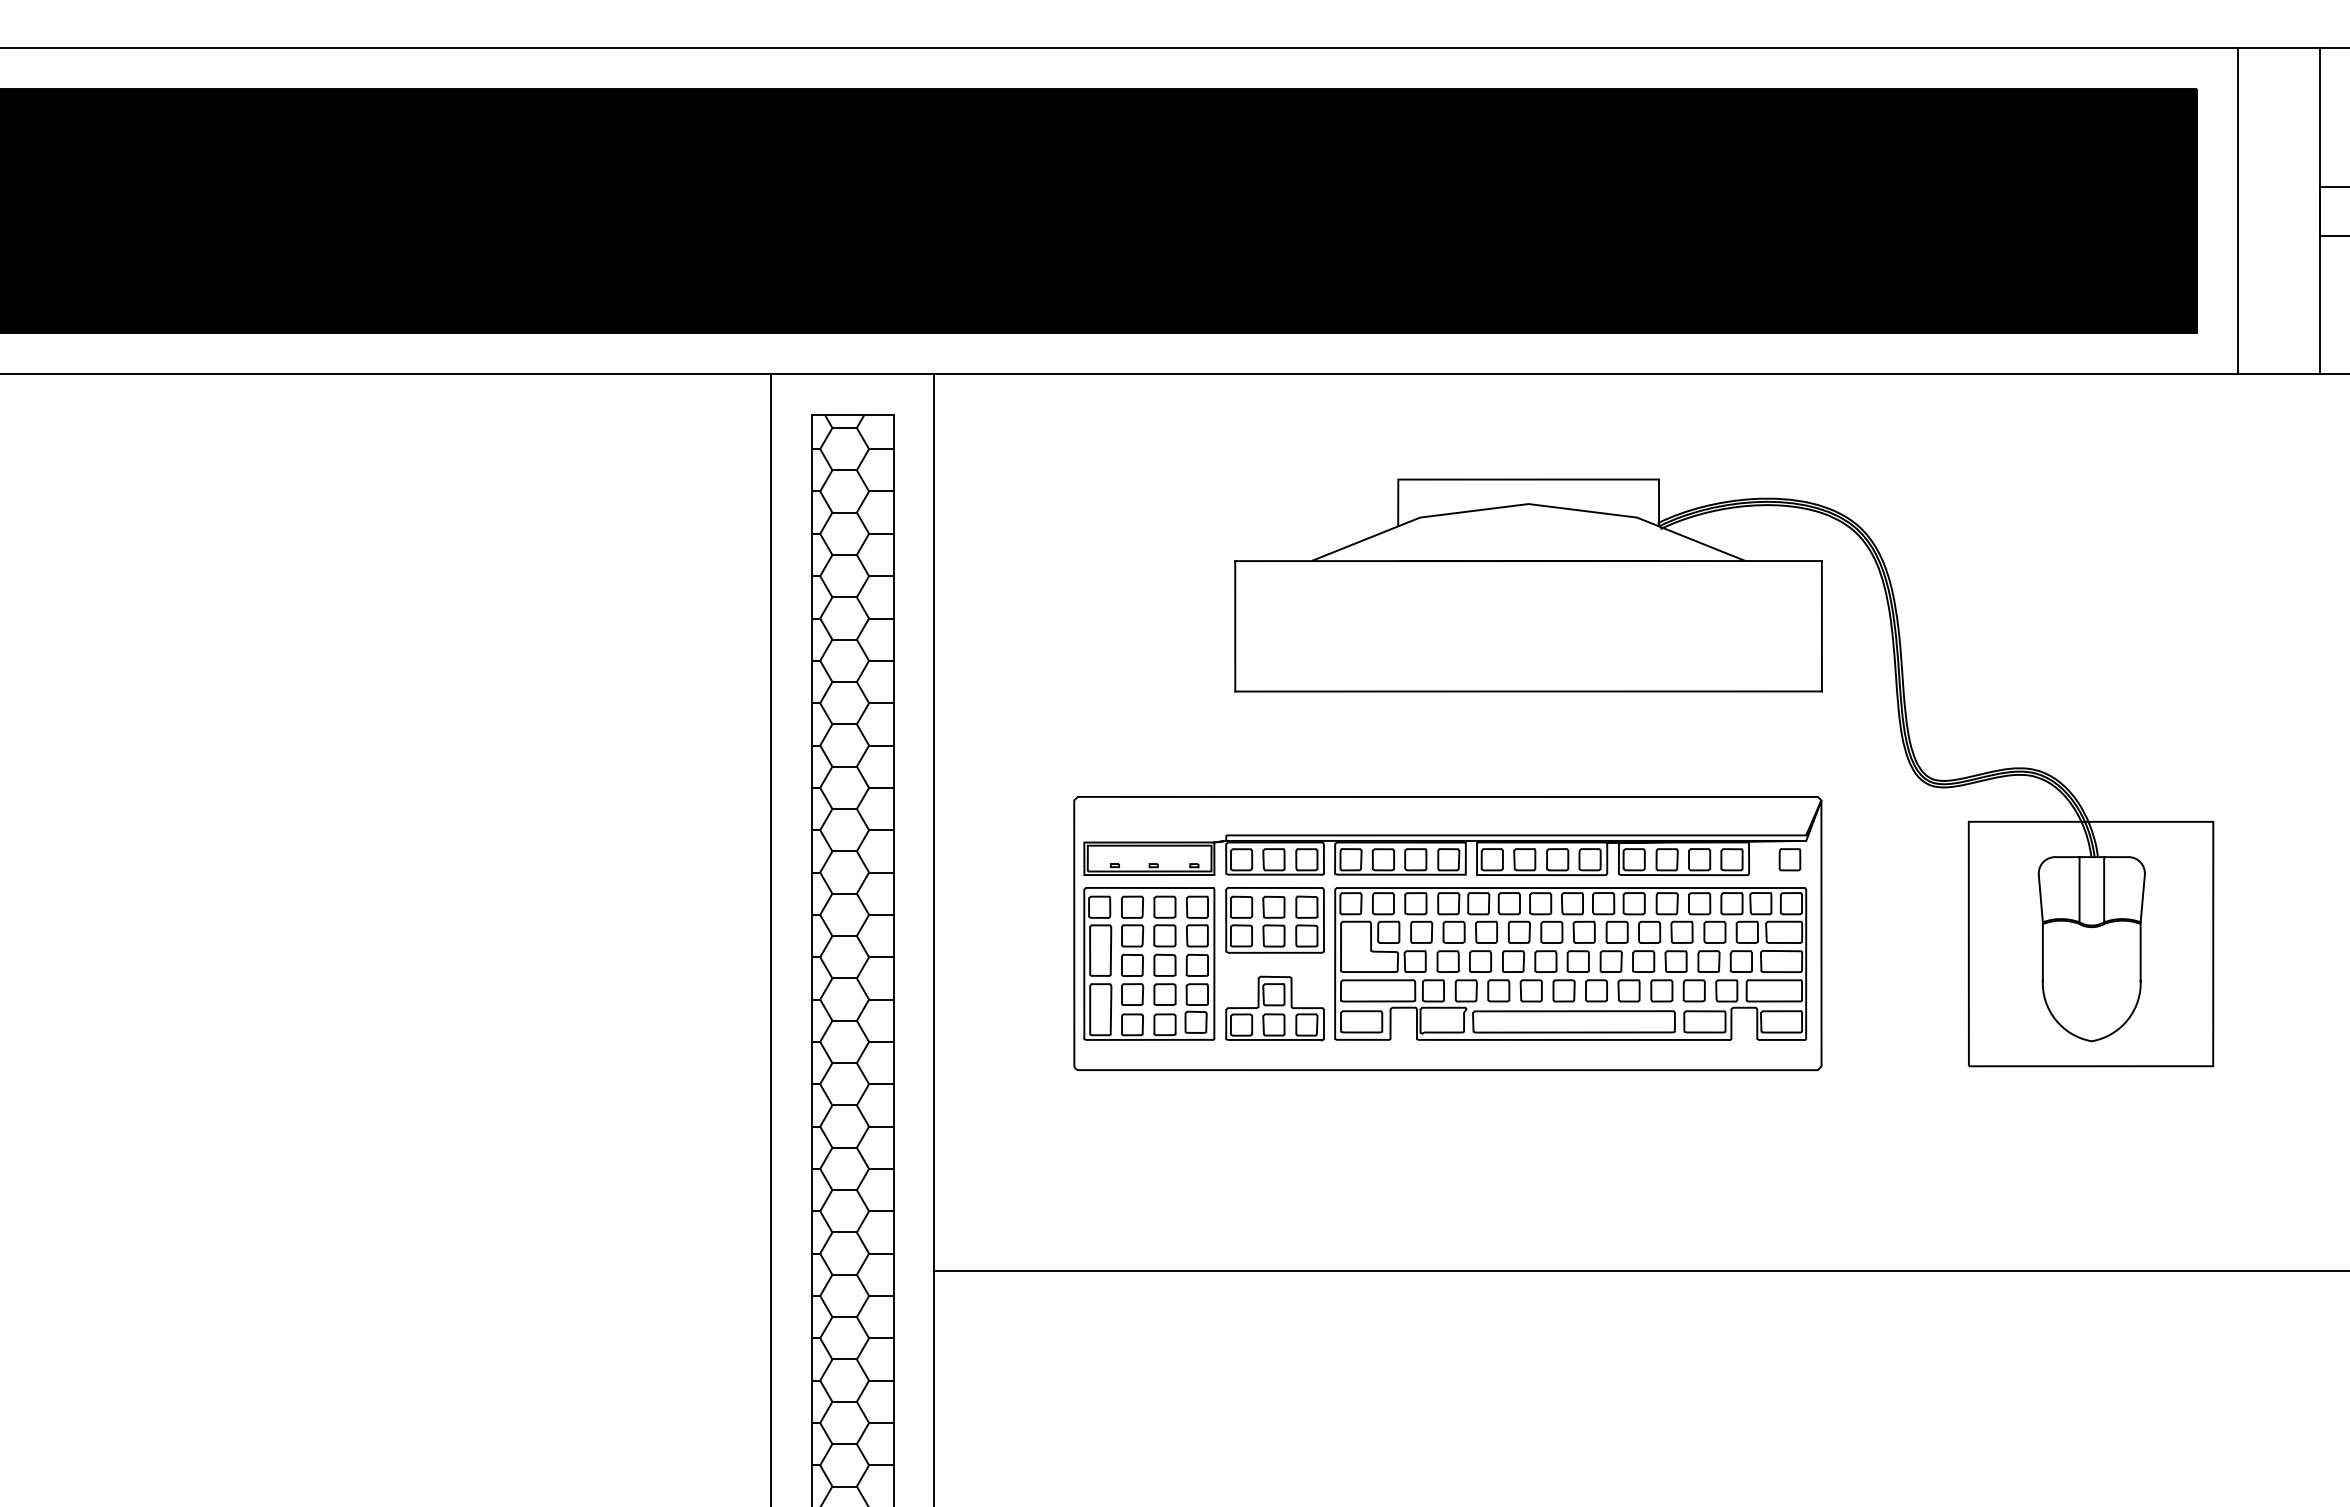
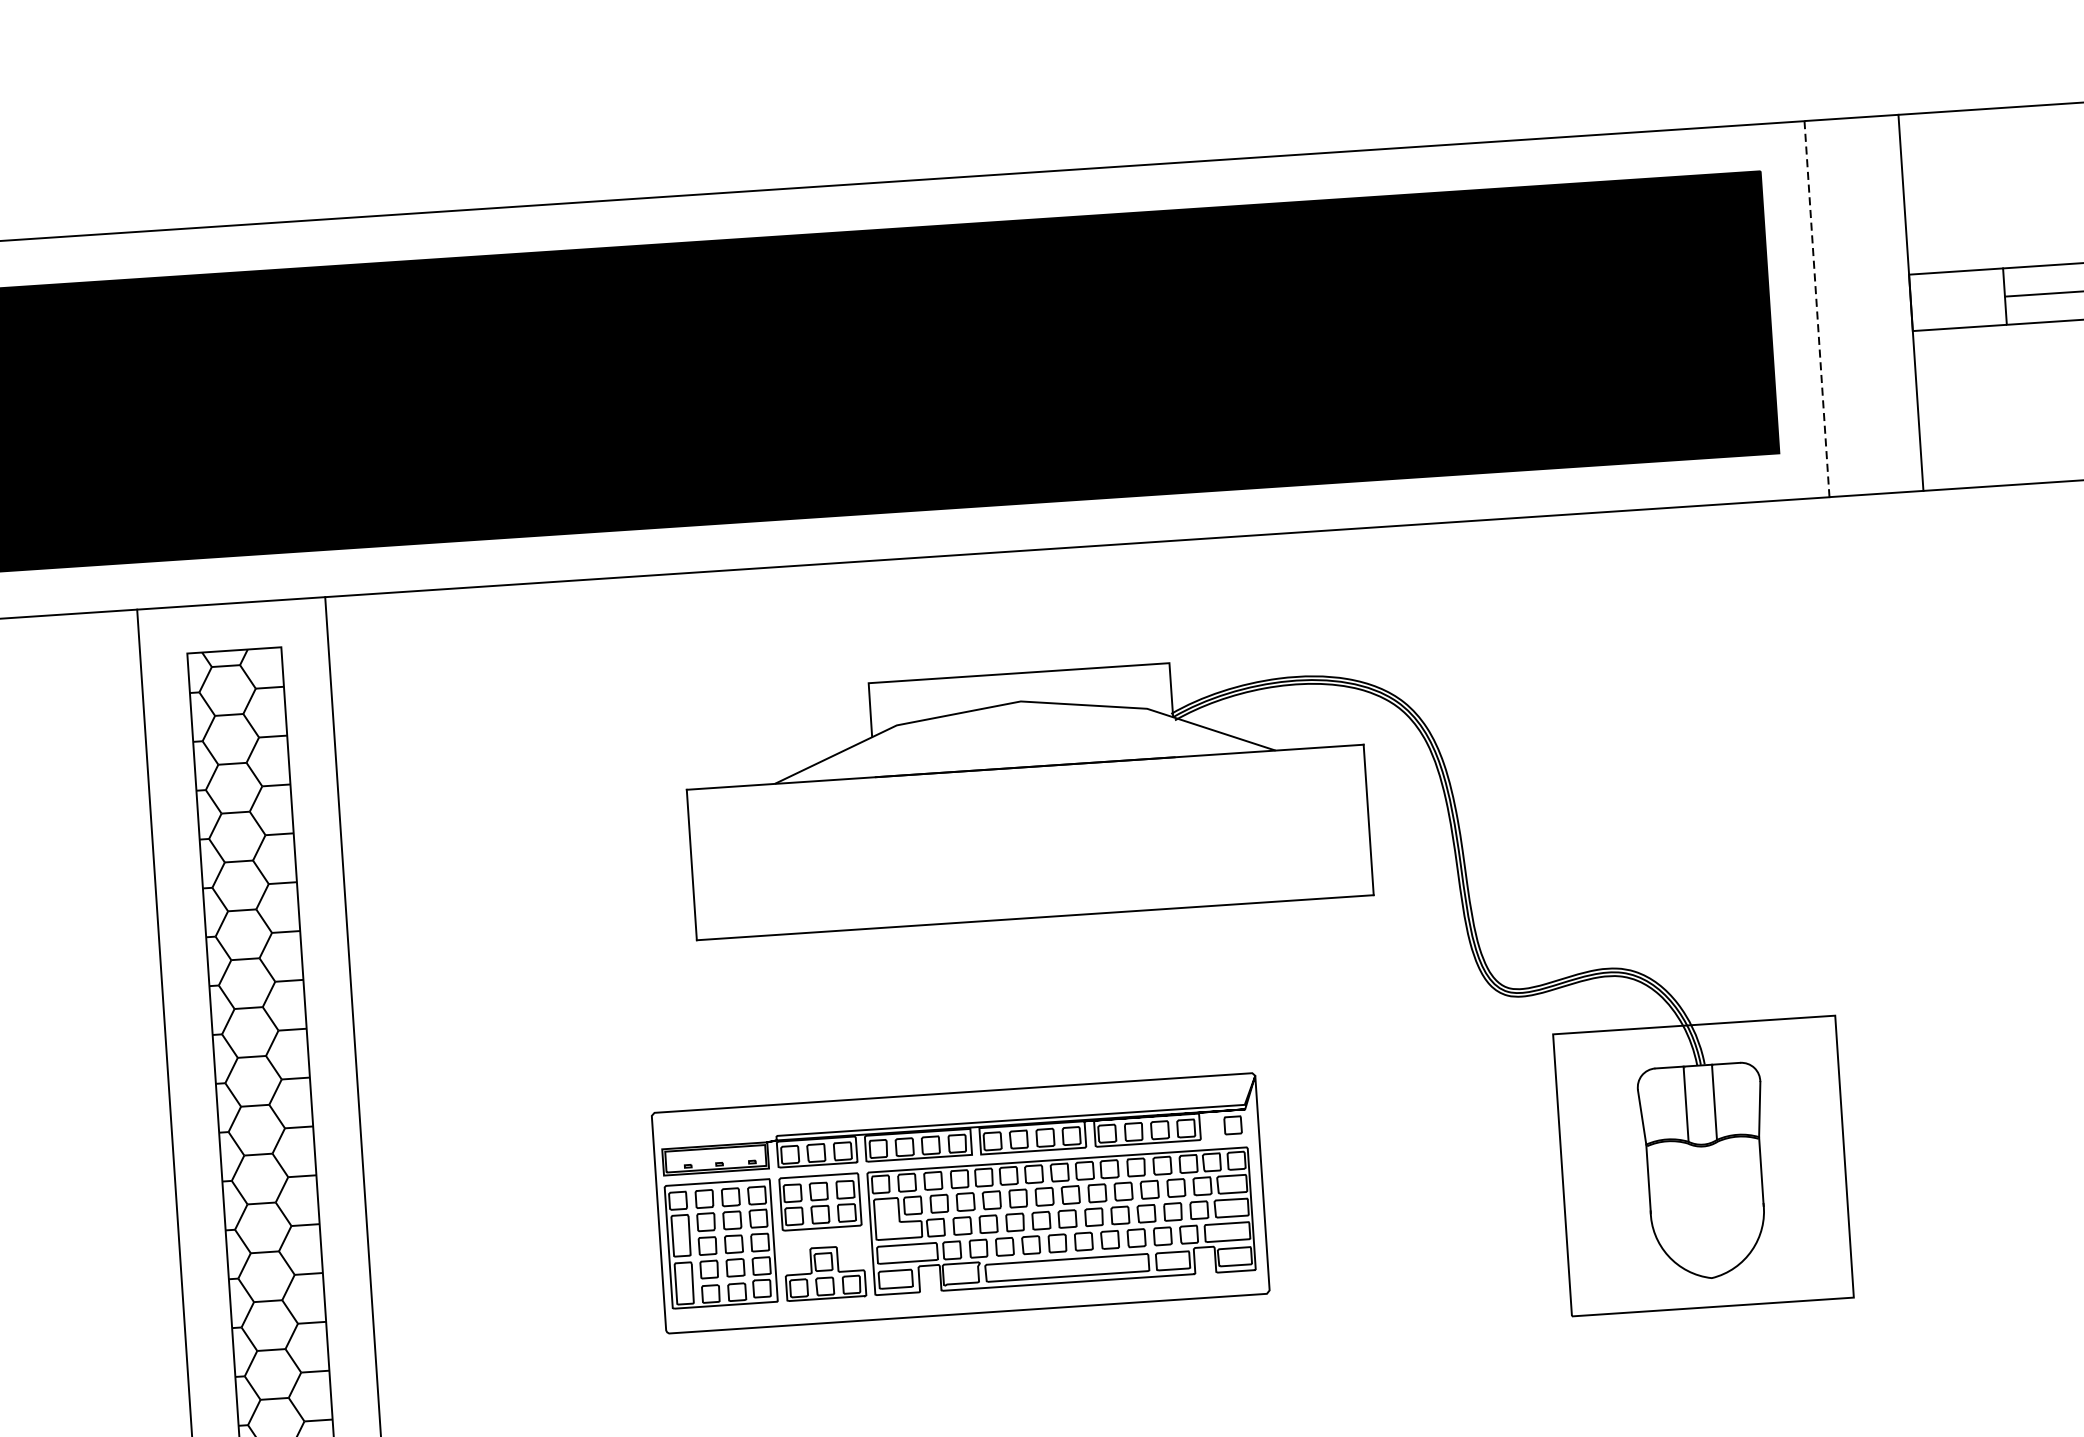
line: (2238, 211) -> (1817, 309), solid -> dashed
part: (1447, 933) -> (960, 1203), size x0.7

